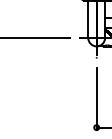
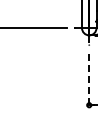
line: (96, 98) -> (89, 80), solid -> dashed

